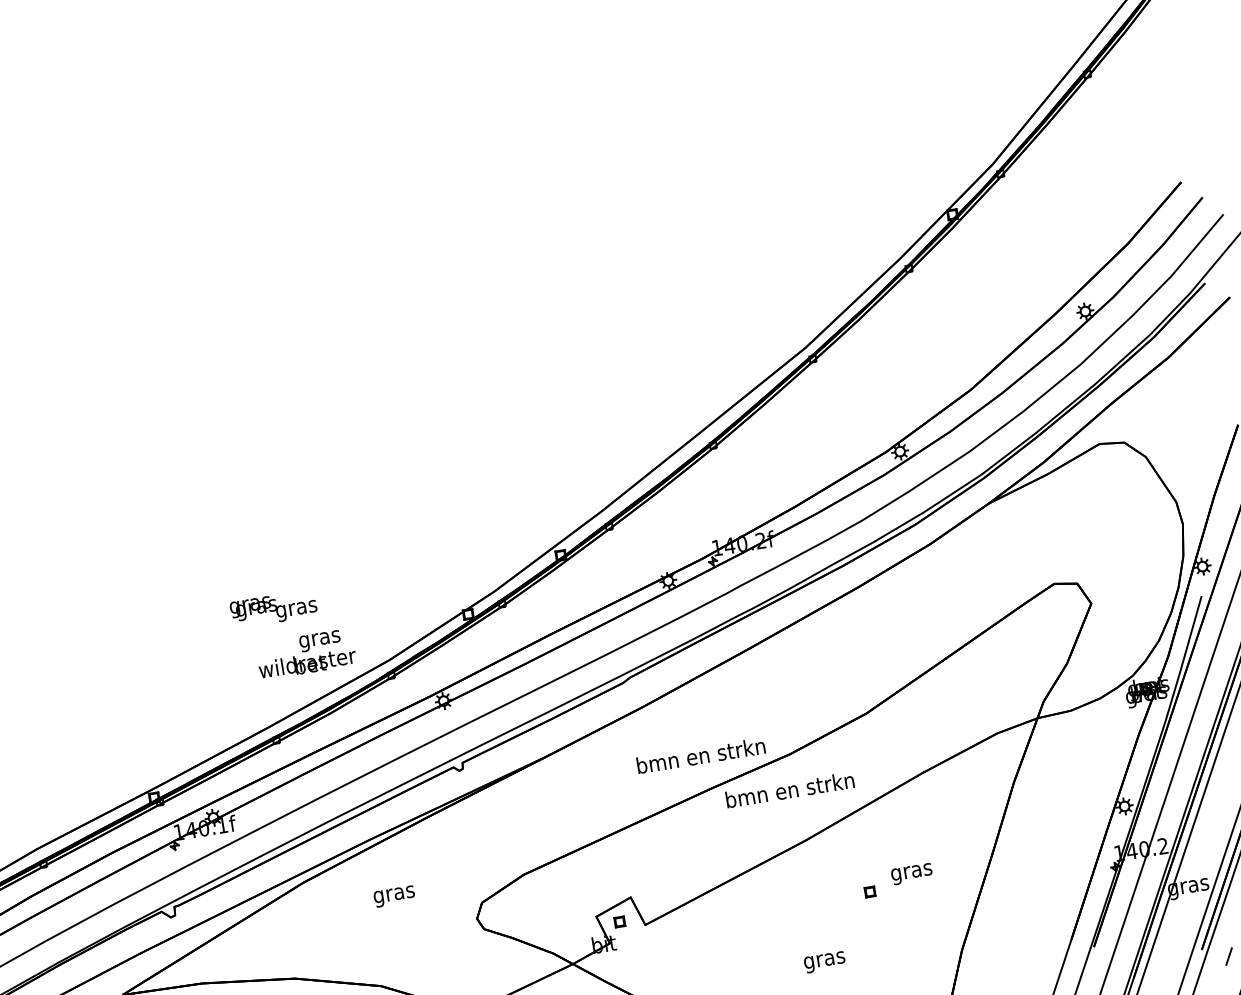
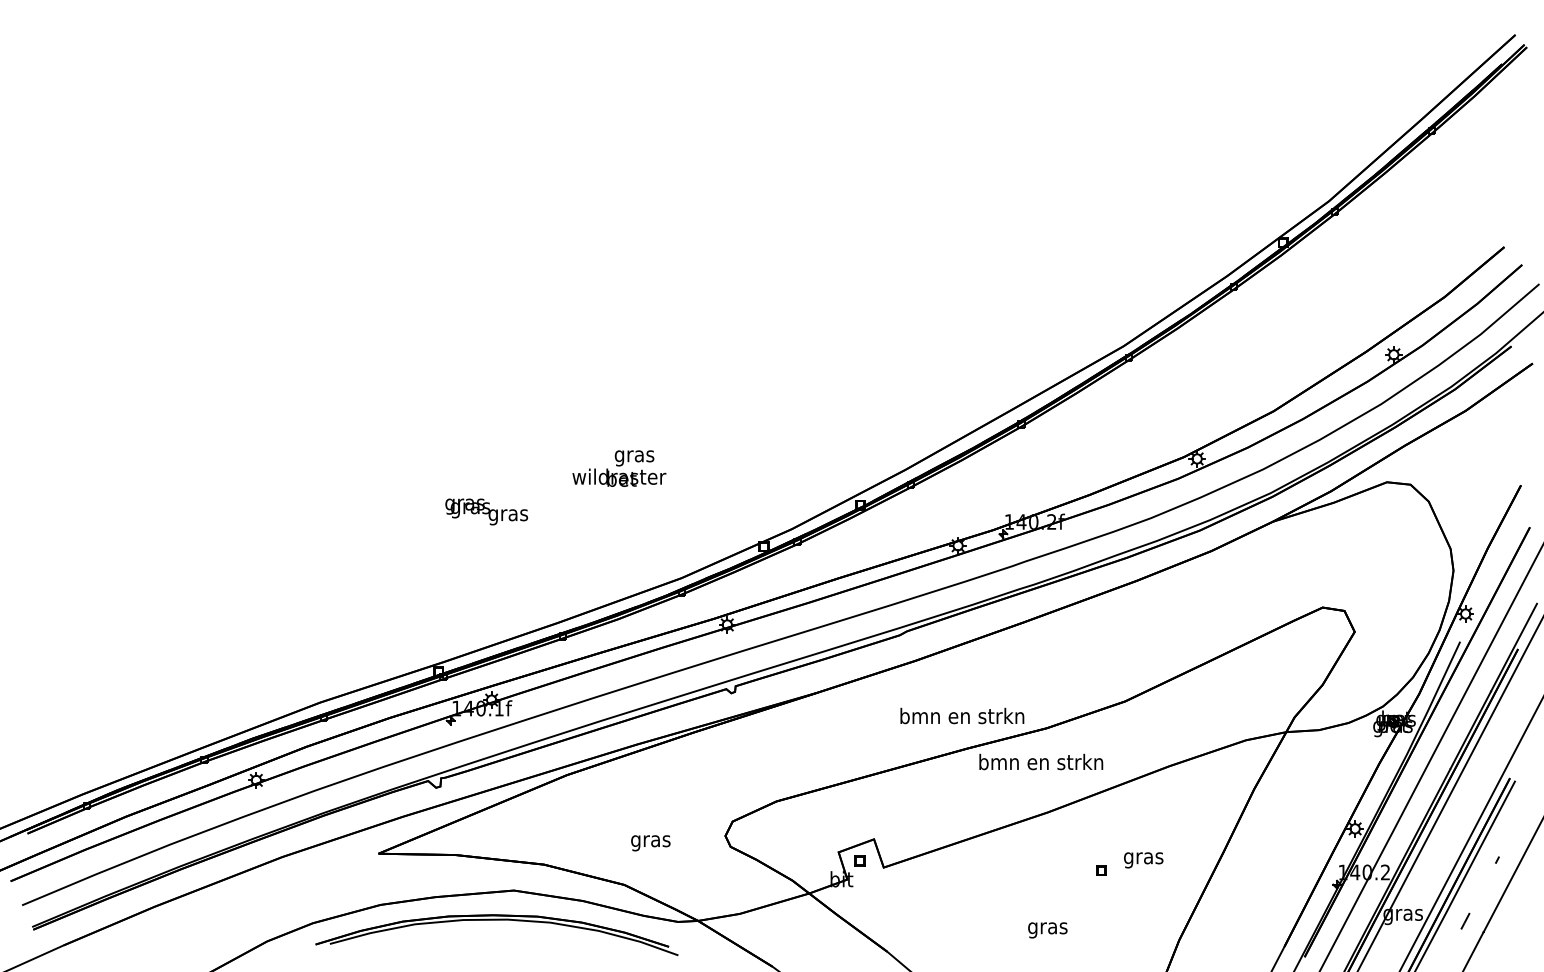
text: (273, 608) -> (486, 511), moved
text: (306, 654) -> (619, 468), moved
text: (394, 896) -> (650, 843), moved

